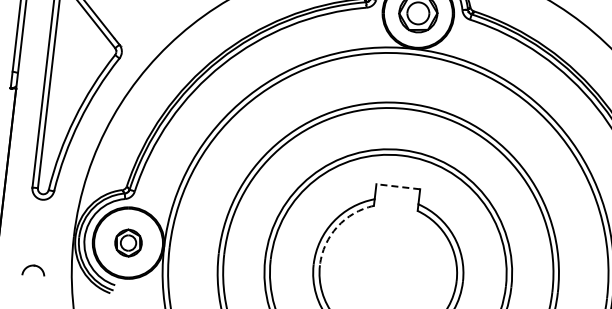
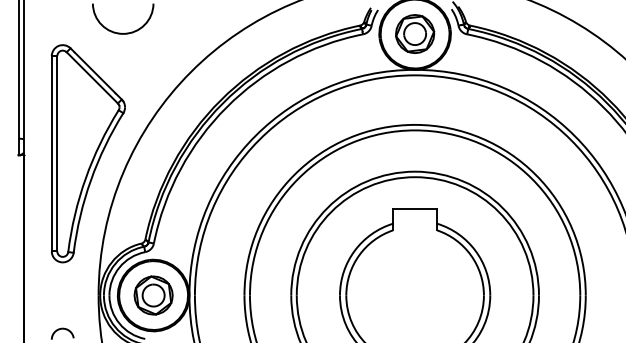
line: (397, 186) -> (414, 208), dashed -> solid
arc: (337, 226) -> (359, 255), dashed -> solid
part: (128, 243) -> (153, 295), size x1.43

